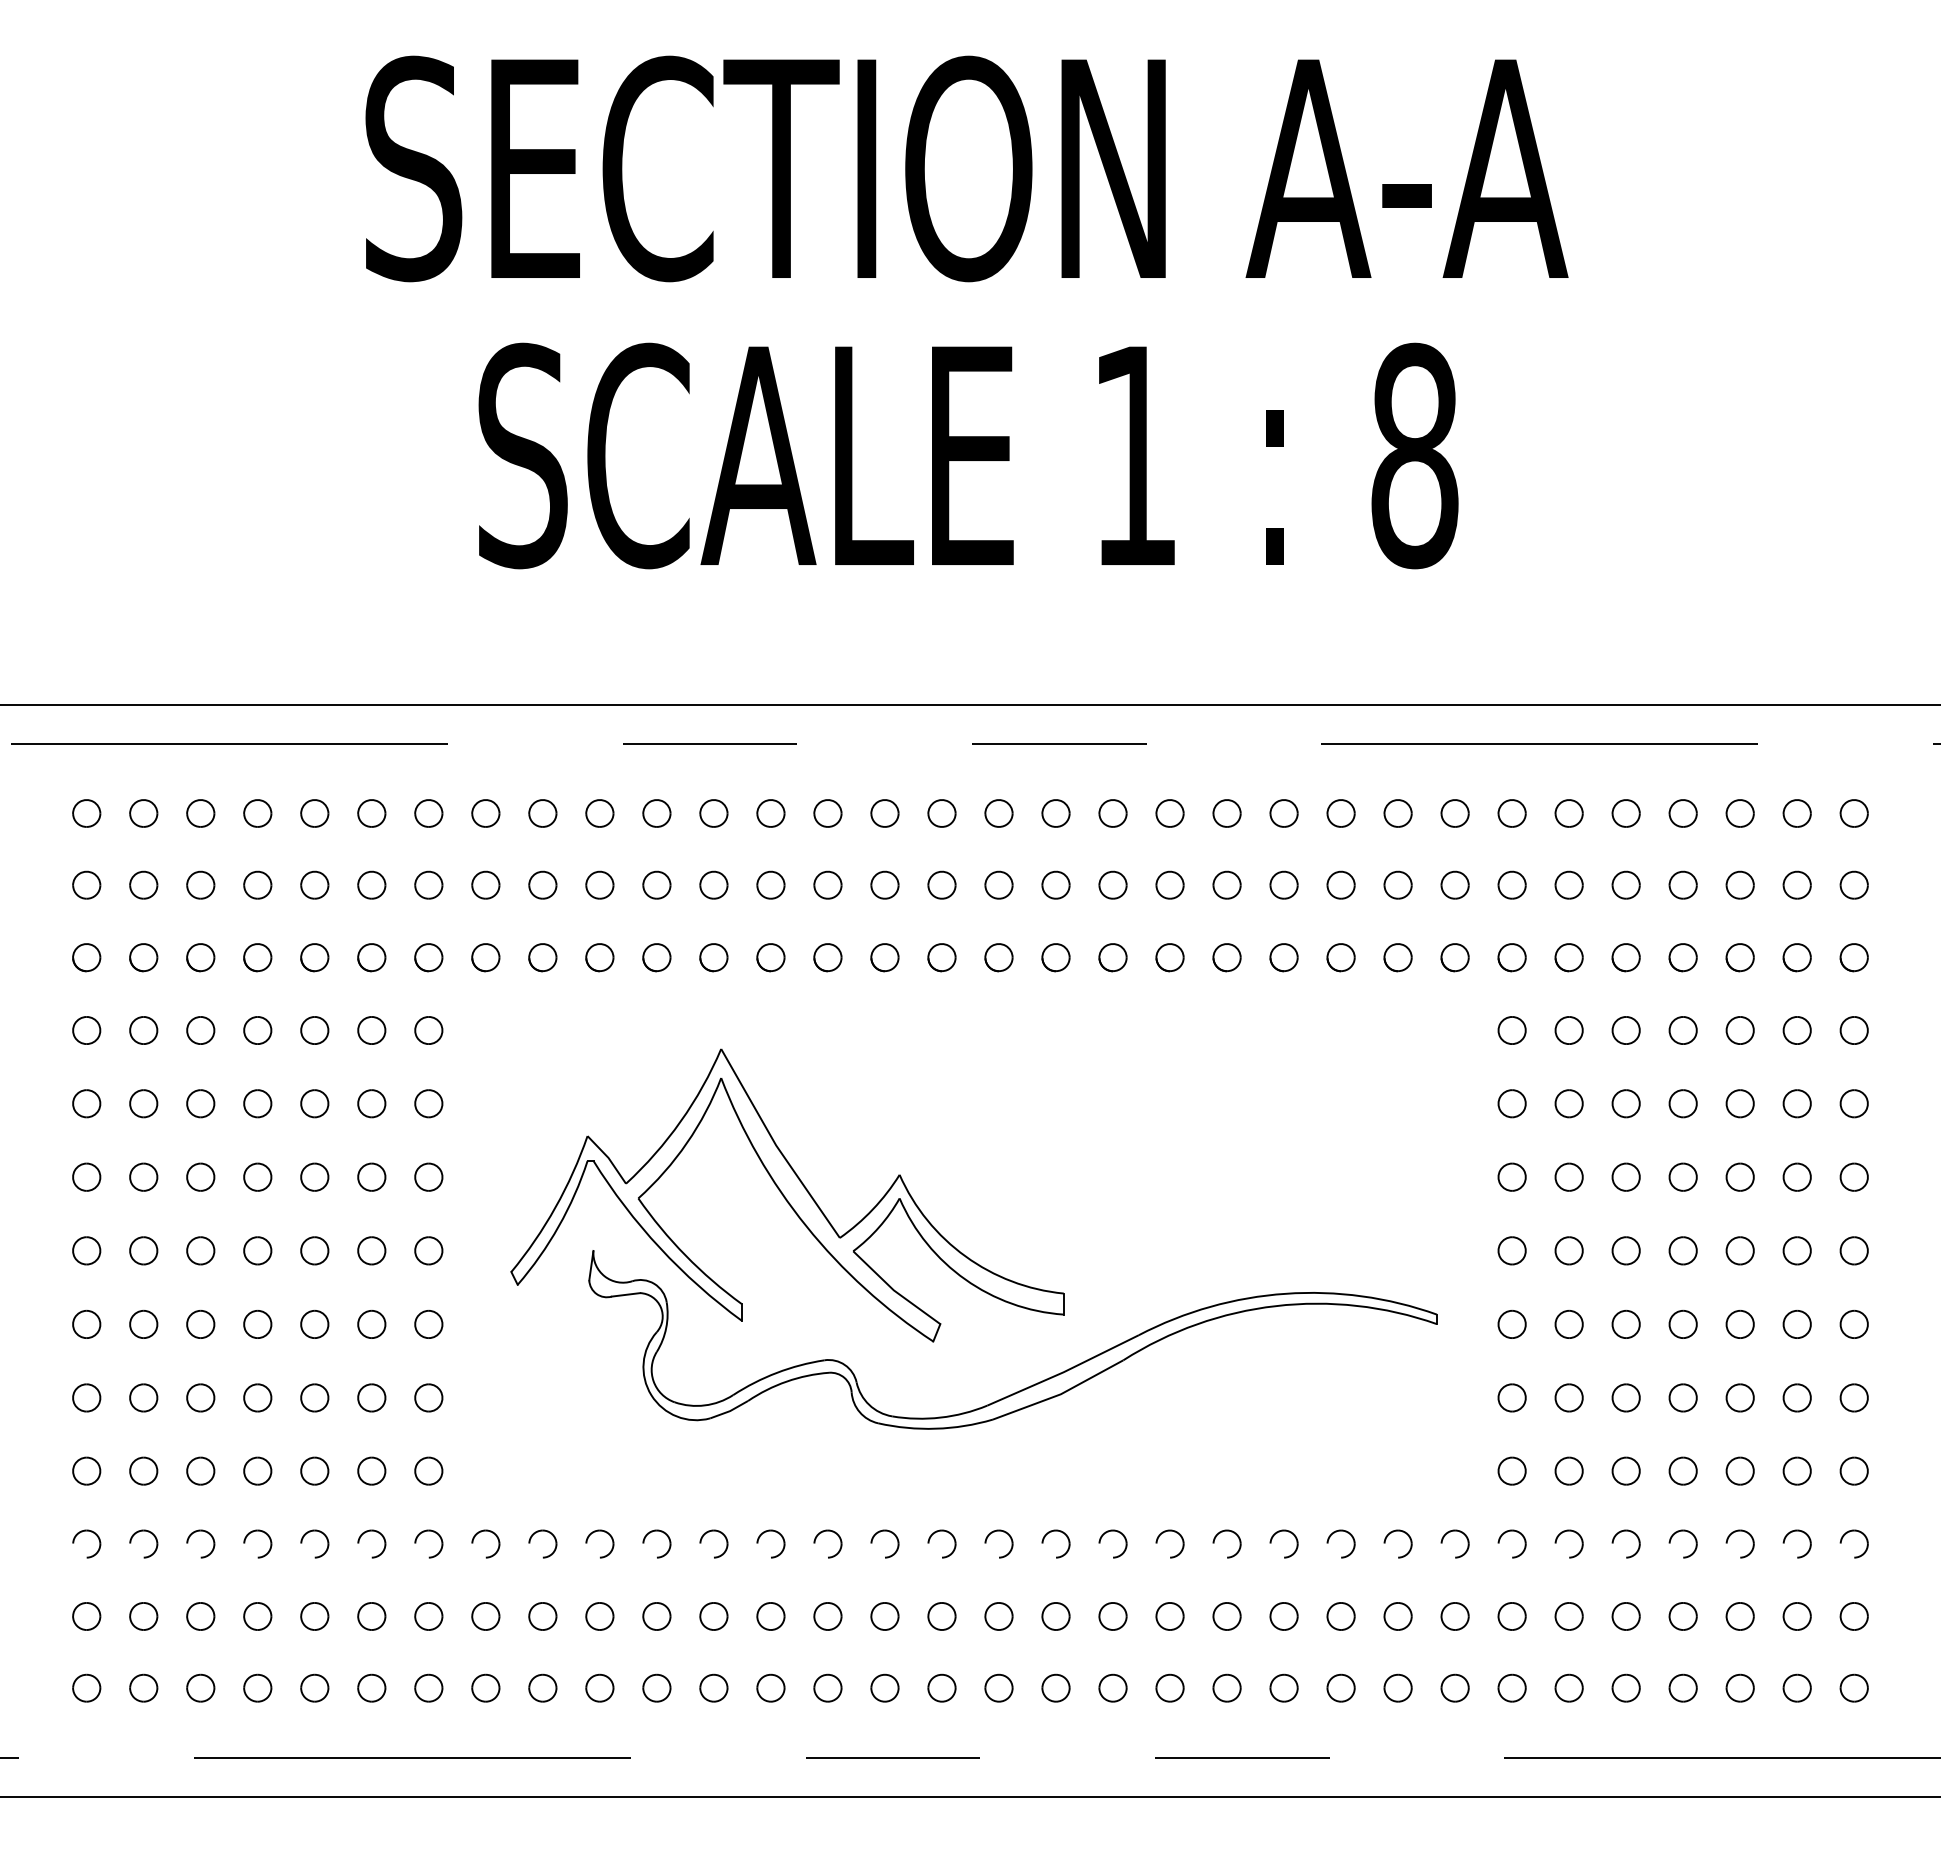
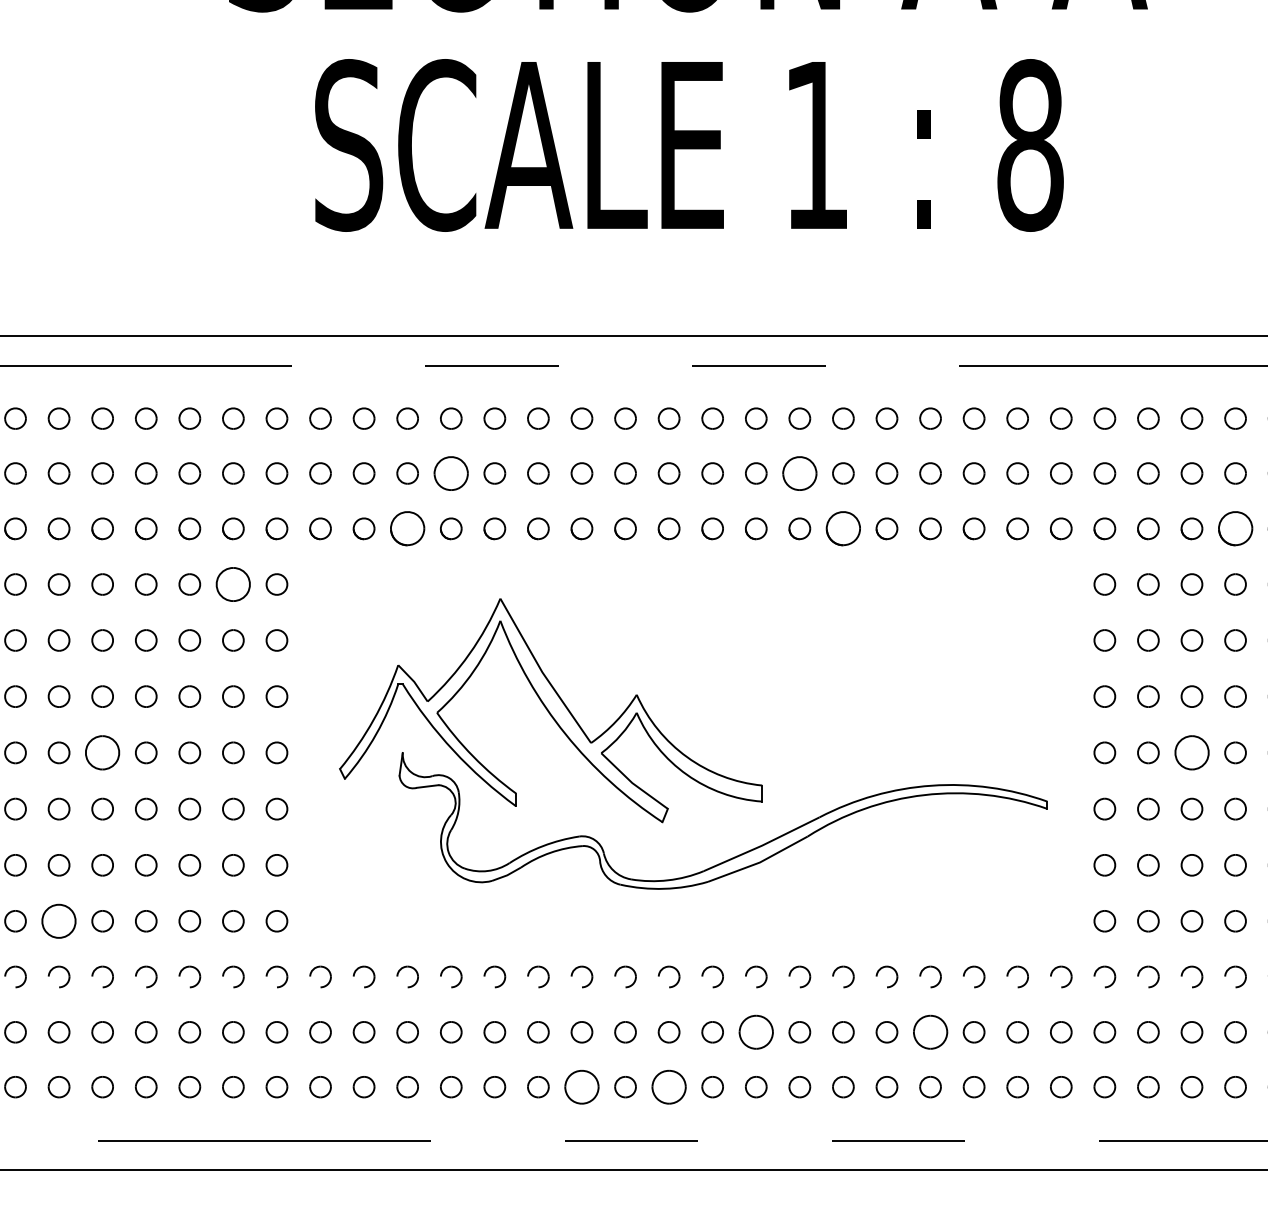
part: (656, 884) -> (450, 472), size x1.6
part: (1112, 884) -> (799, 472), size x1.6
part: (599, 957) -> (407, 528), size x1.6
part: (1169, 957) -> (842, 528), size x1.6
part: (1682, 957) -> (1235, 528), size x1.6
part: (371, 1030) -> (233, 584), size x1.6
part: (200, 1250) -> (102, 752), size x1.6
part: (1625, 1250) -> (1191, 752), size x1.6
part: (143, 1470) -> (58, 920), size x1.6
part: (1055, 1616) -> (755, 1032), size x1.6
part: (1283, 1616) -> (930, 1032), size x1.6
part: (827, 1687) -> (581, 1086), size x1.6
part: (941, 1687) -> (668, 1086), size x1.6

